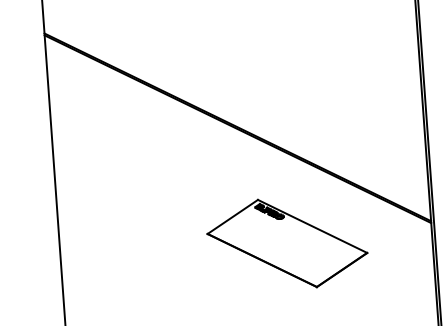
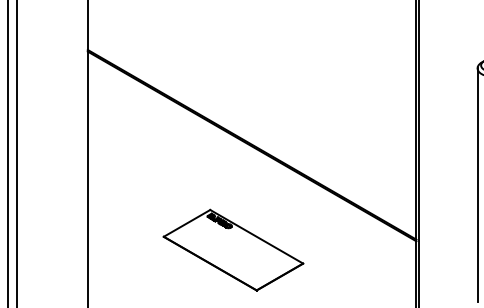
part: (287, 242) -> (233, 249), moved

